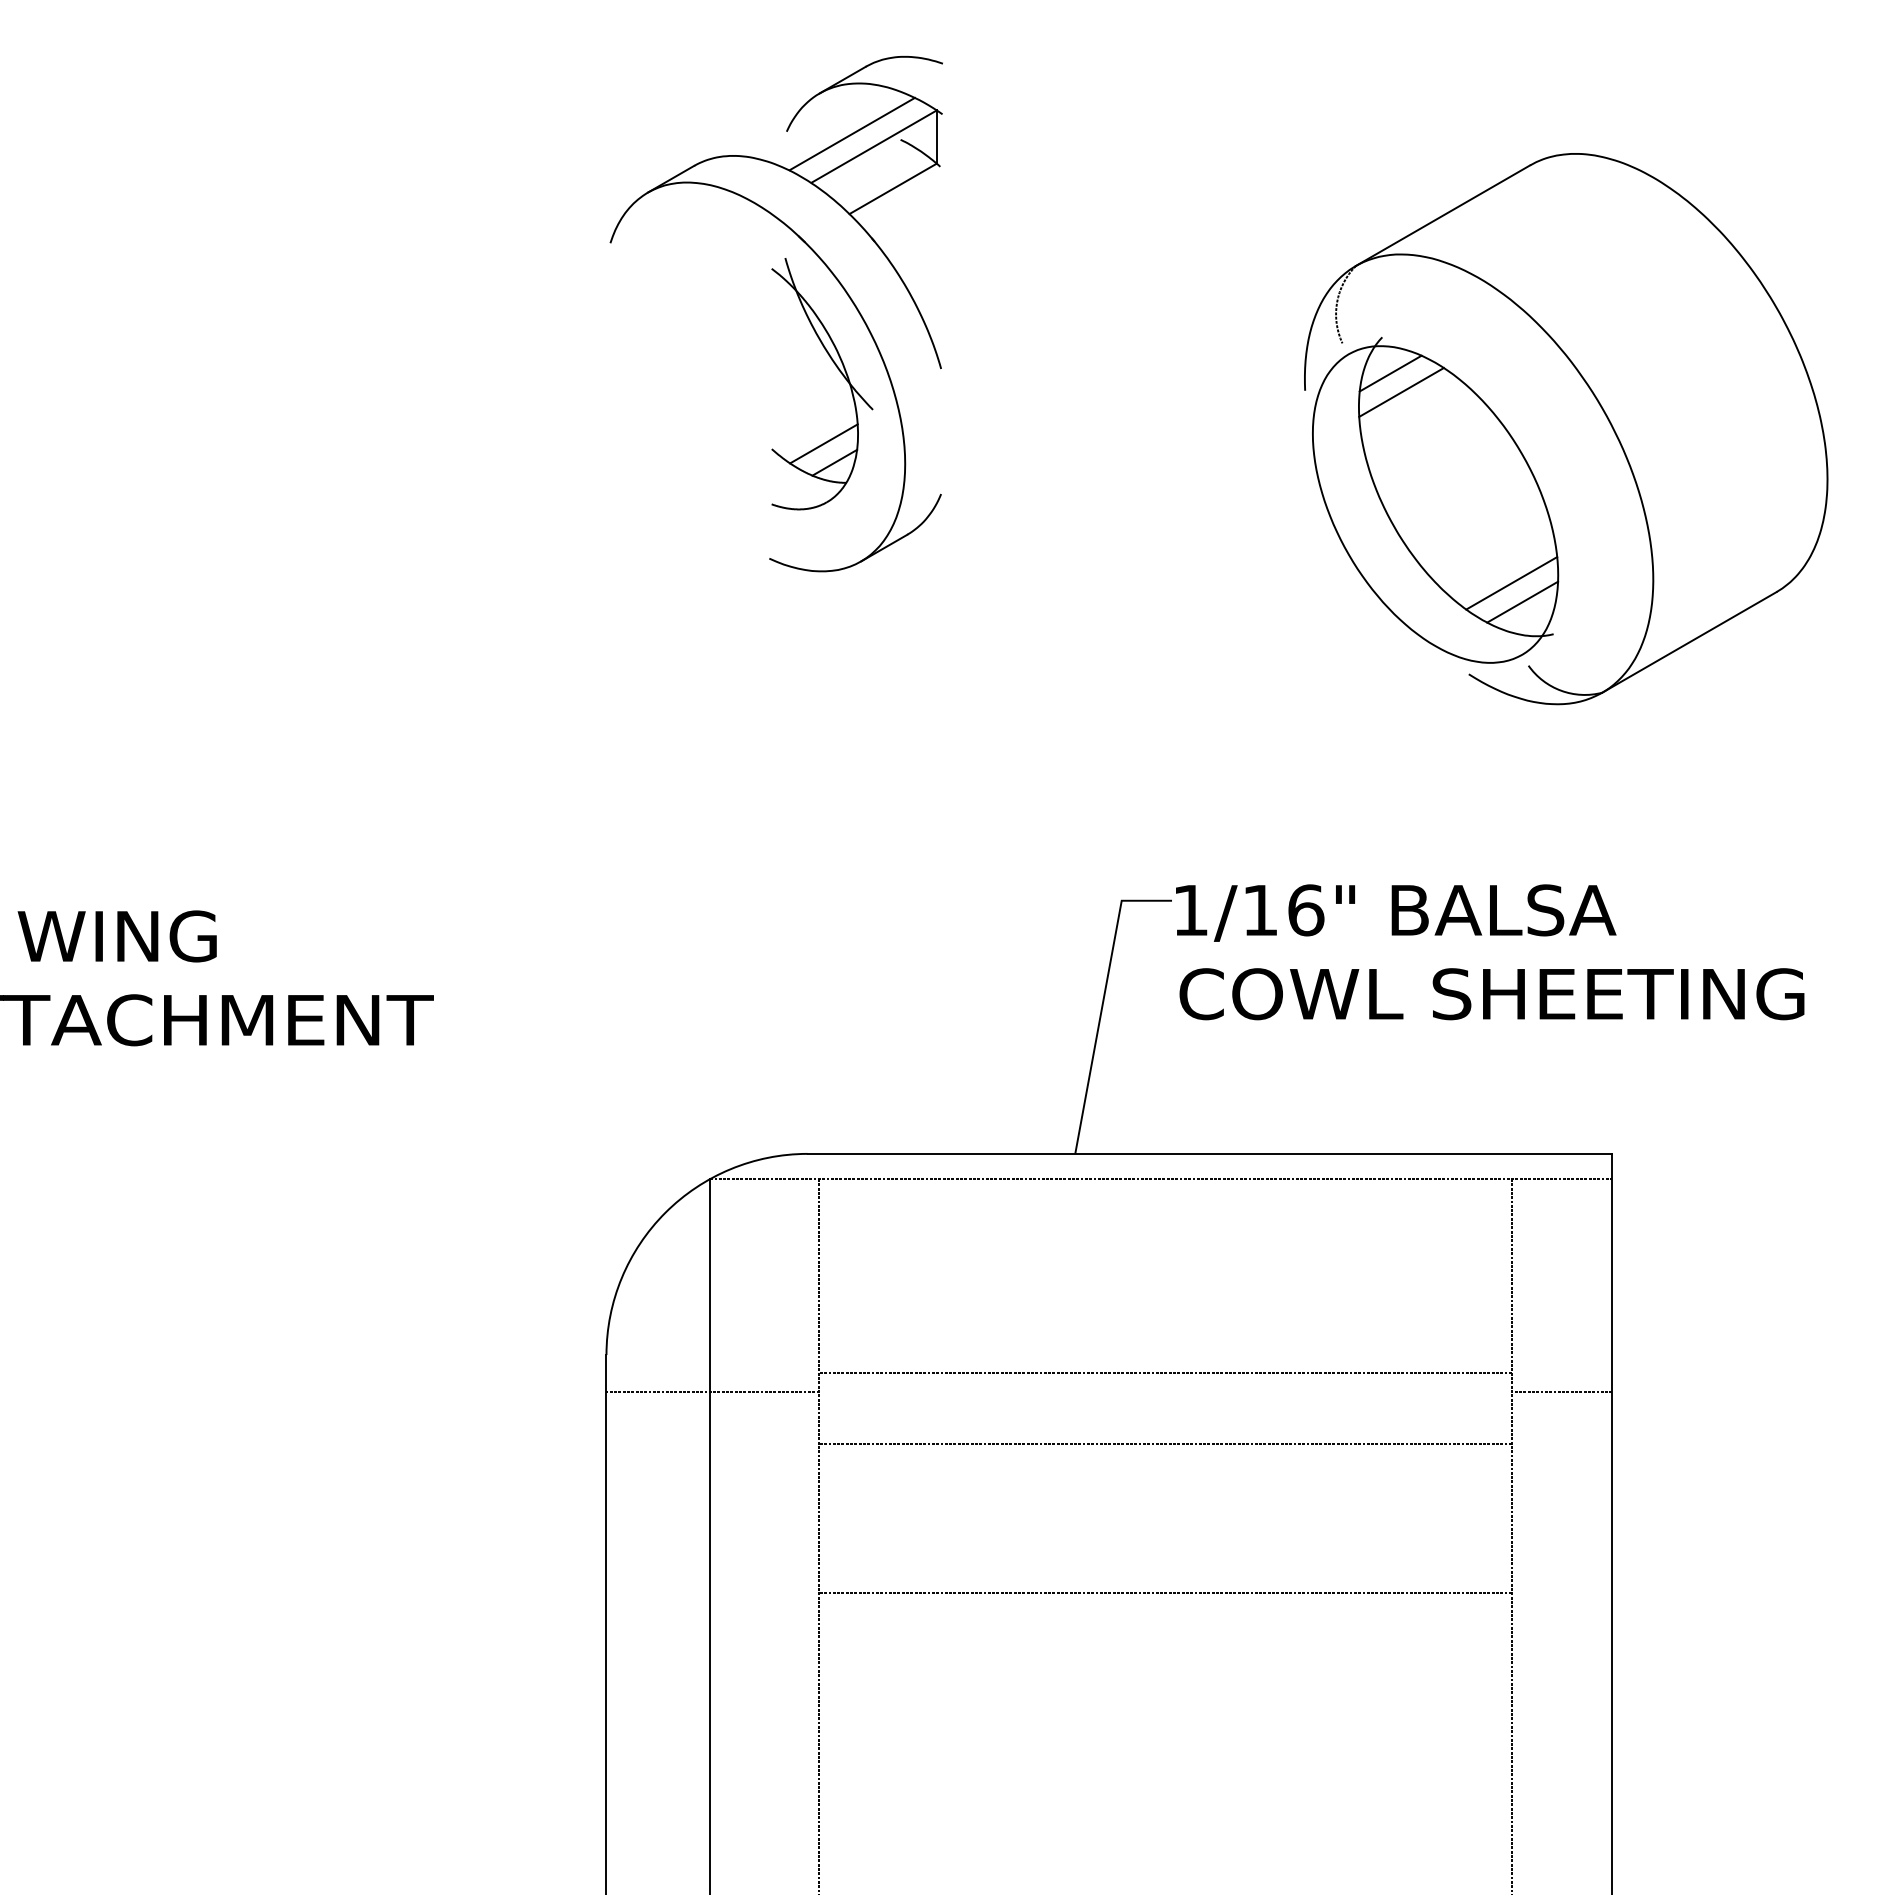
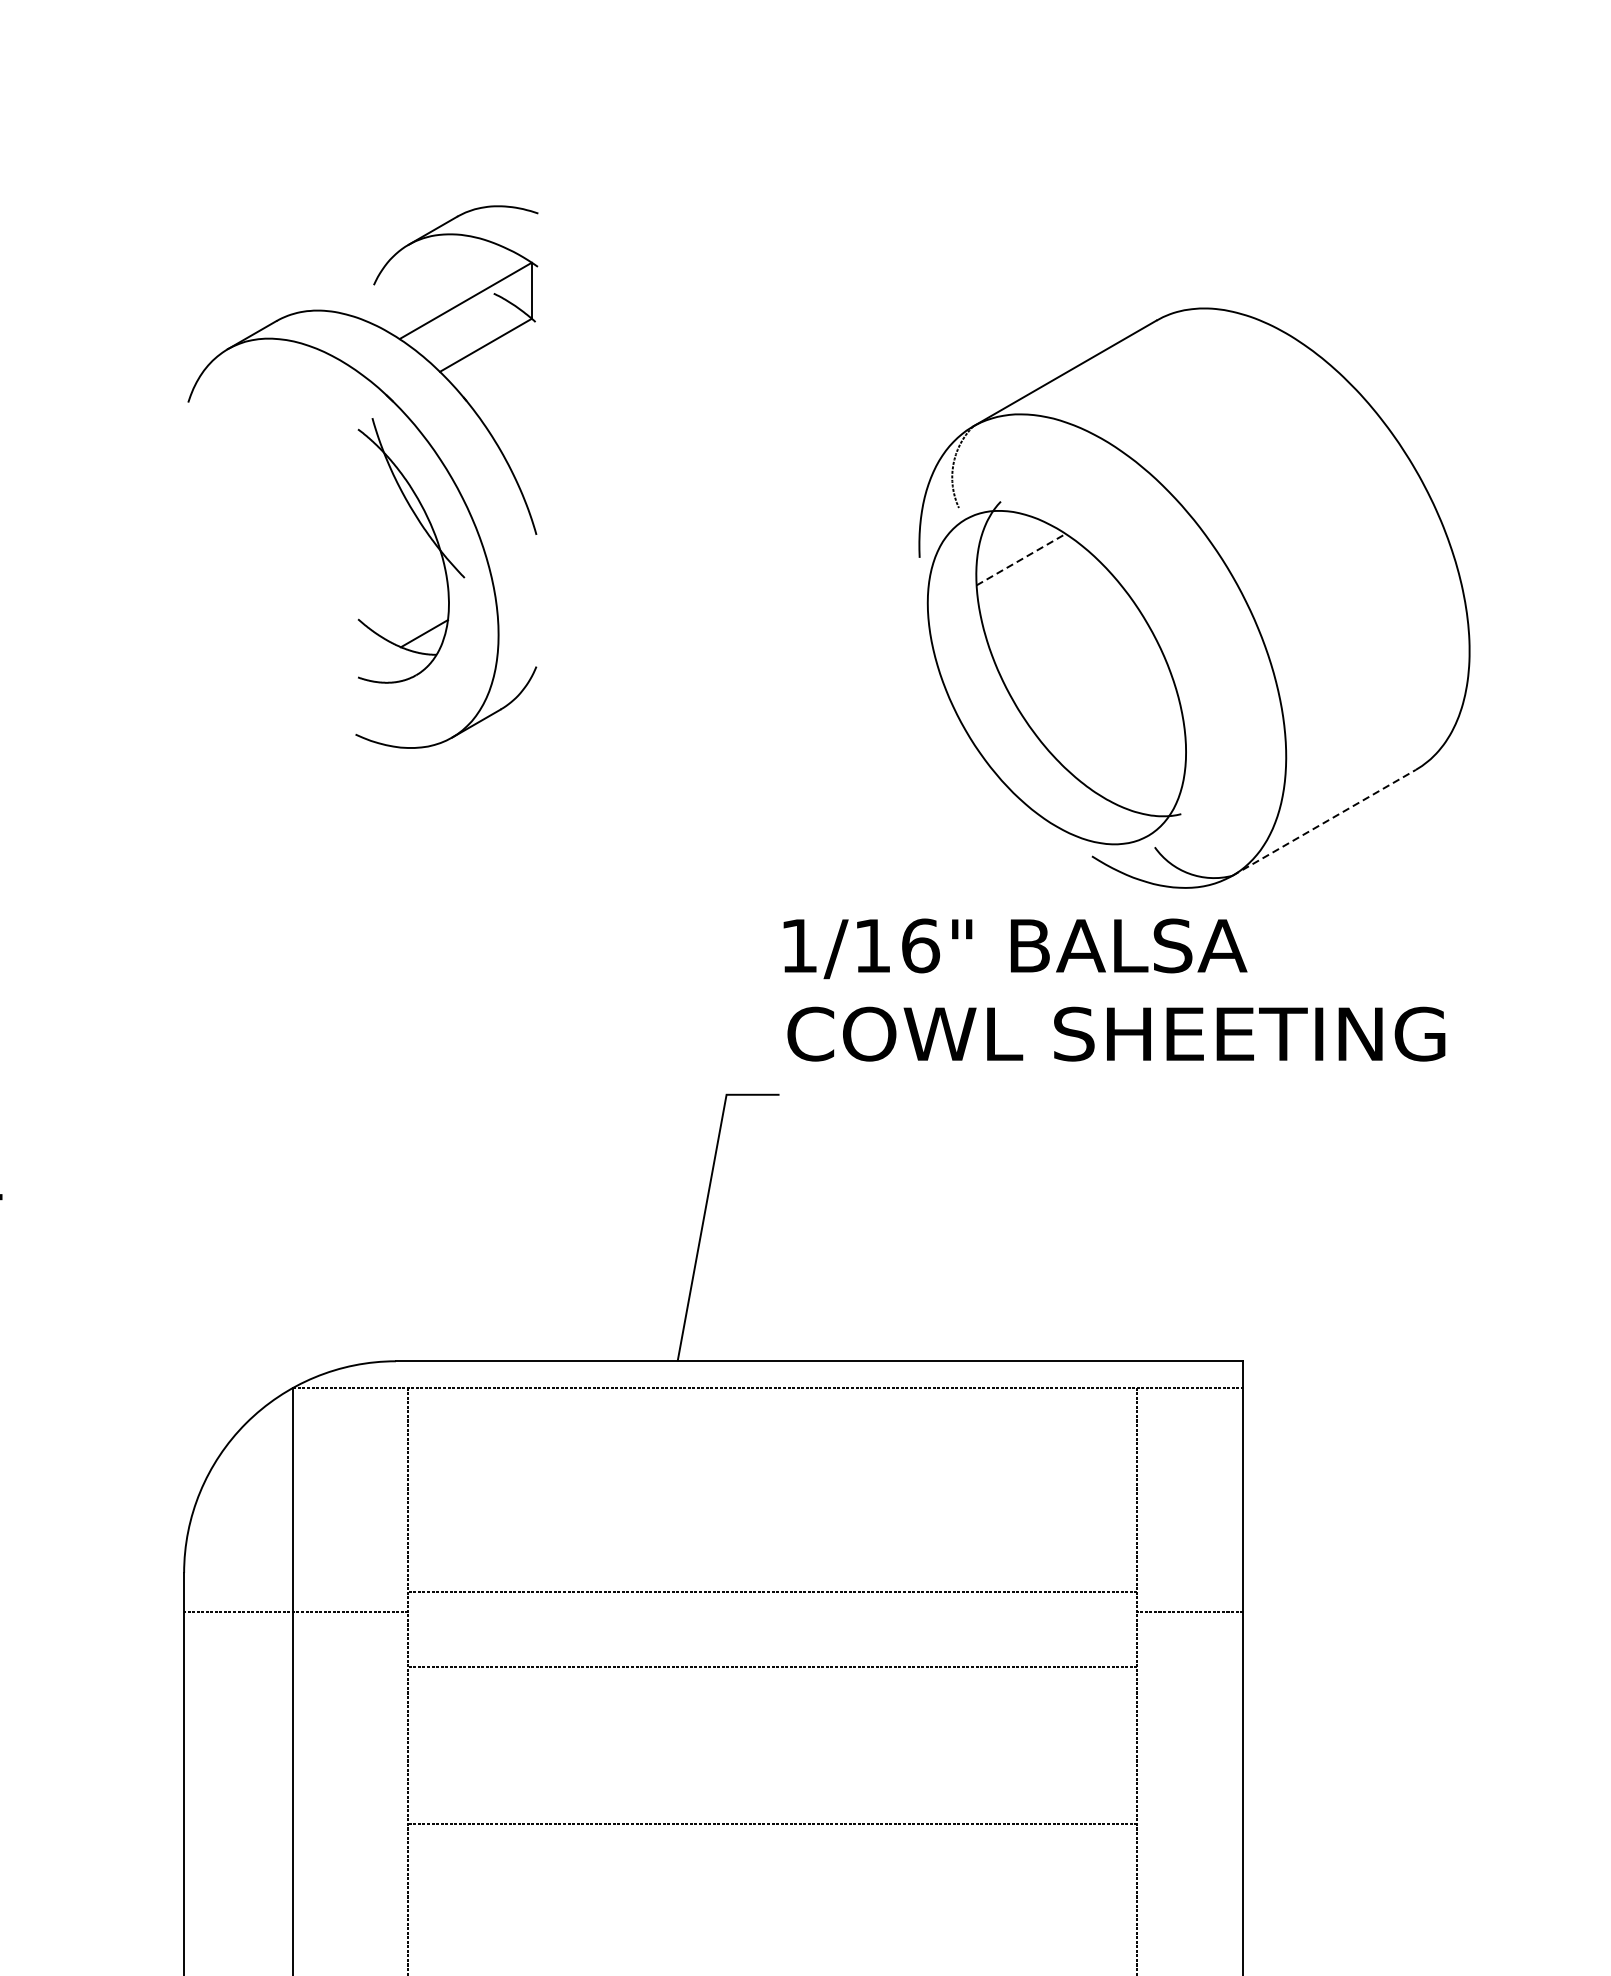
line: (851, 133) -> (442, 287), removed
line: (1390, 373) -> (1009, 539), removed
line: (1401, 392) -> (1021, 559), solid -> dashed
line: (823, 443) -> (412, 613), removed
line: (1511, 583) -> (1136, 760), removed
line: (1522, 601) -> (1148, 779), removed
line: (1689, 642) -> (1324, 822), solid -> dashed
text: (1490, 952) -> (1114, 990), moved

